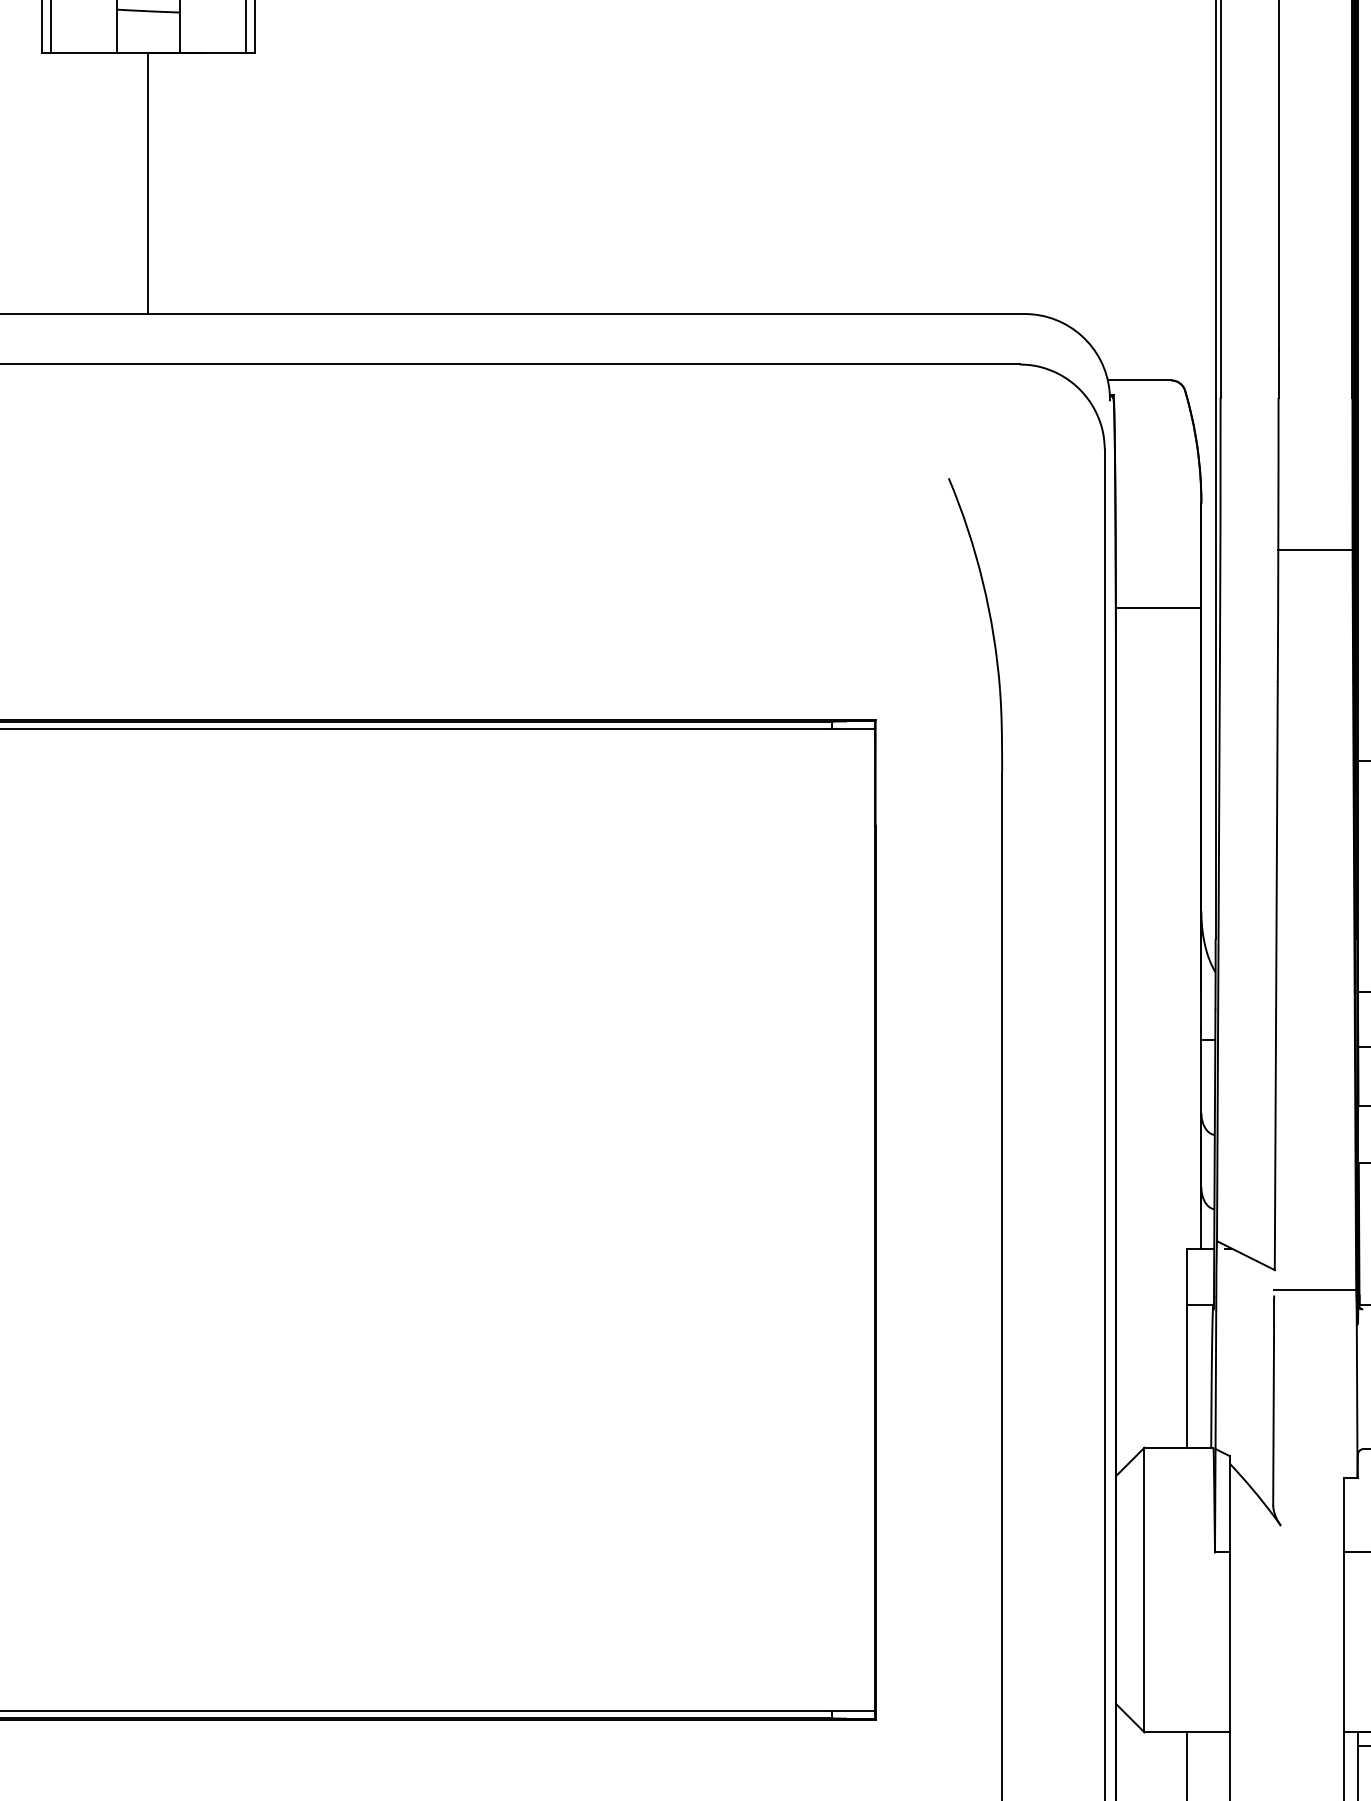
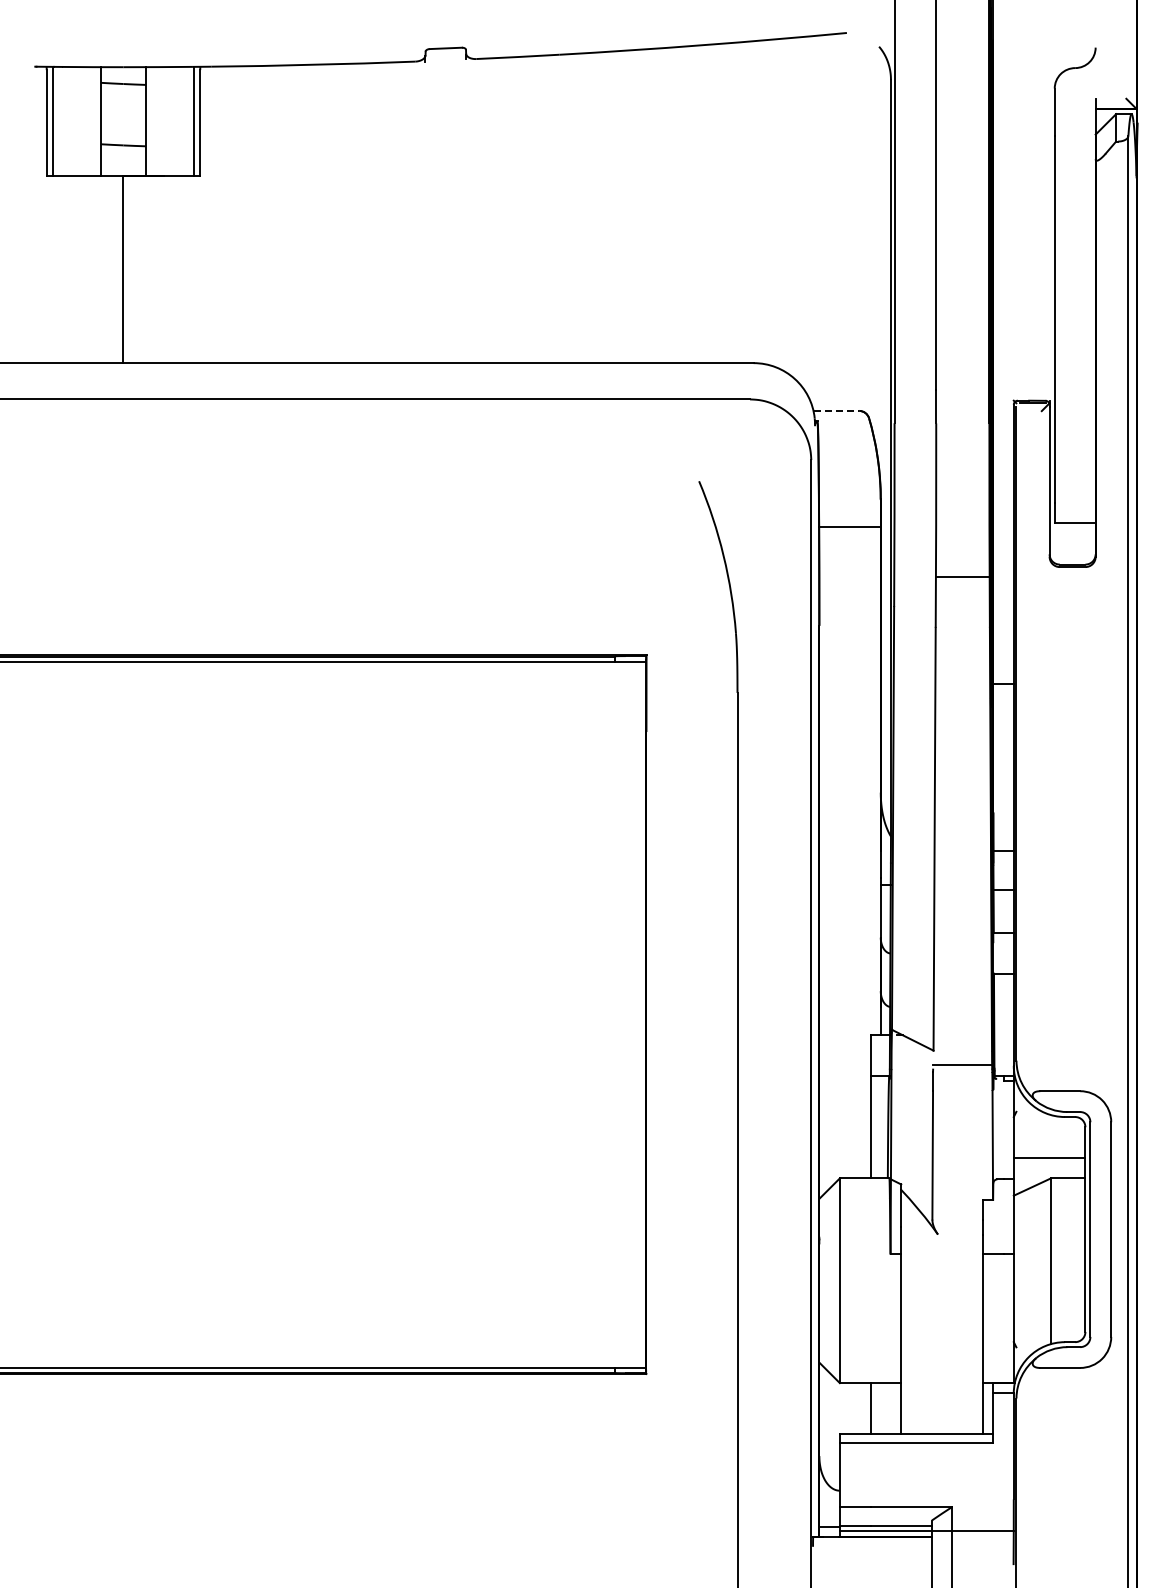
line: (1139, 379) -> (836, 410), solid -> dashed
line: (1315, 550) -> (962, 577), moved
line: (1157, 607) -> (849, 526), moved

